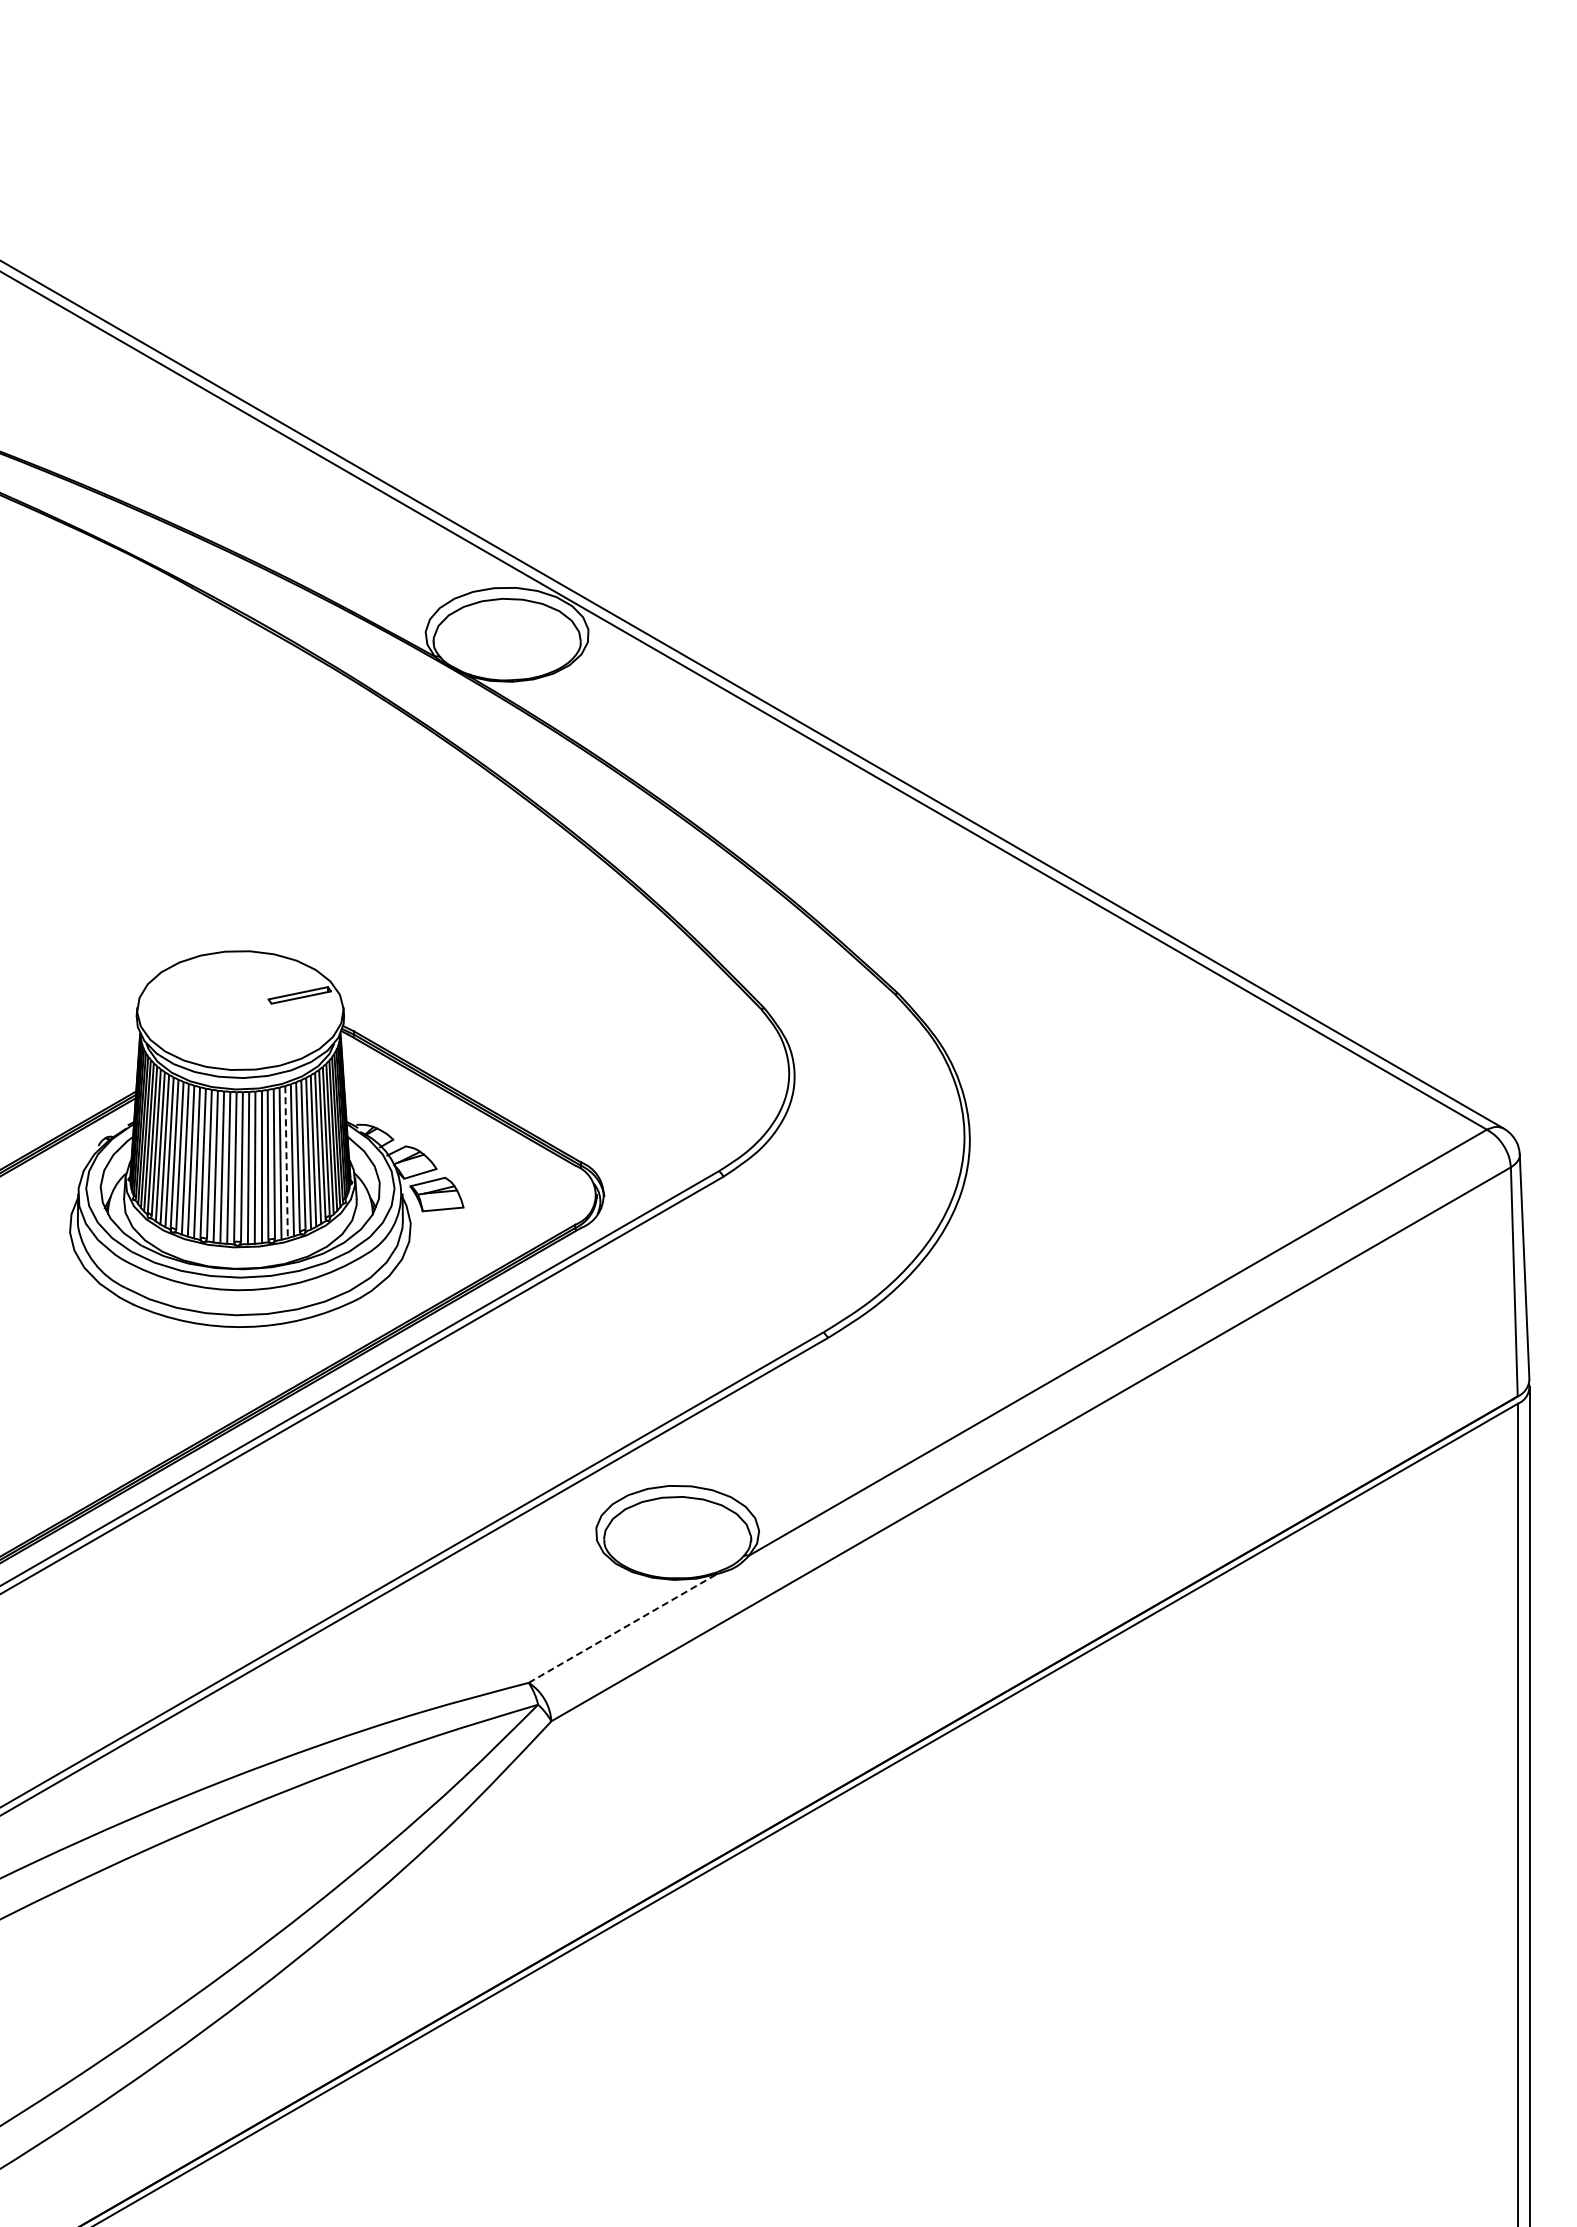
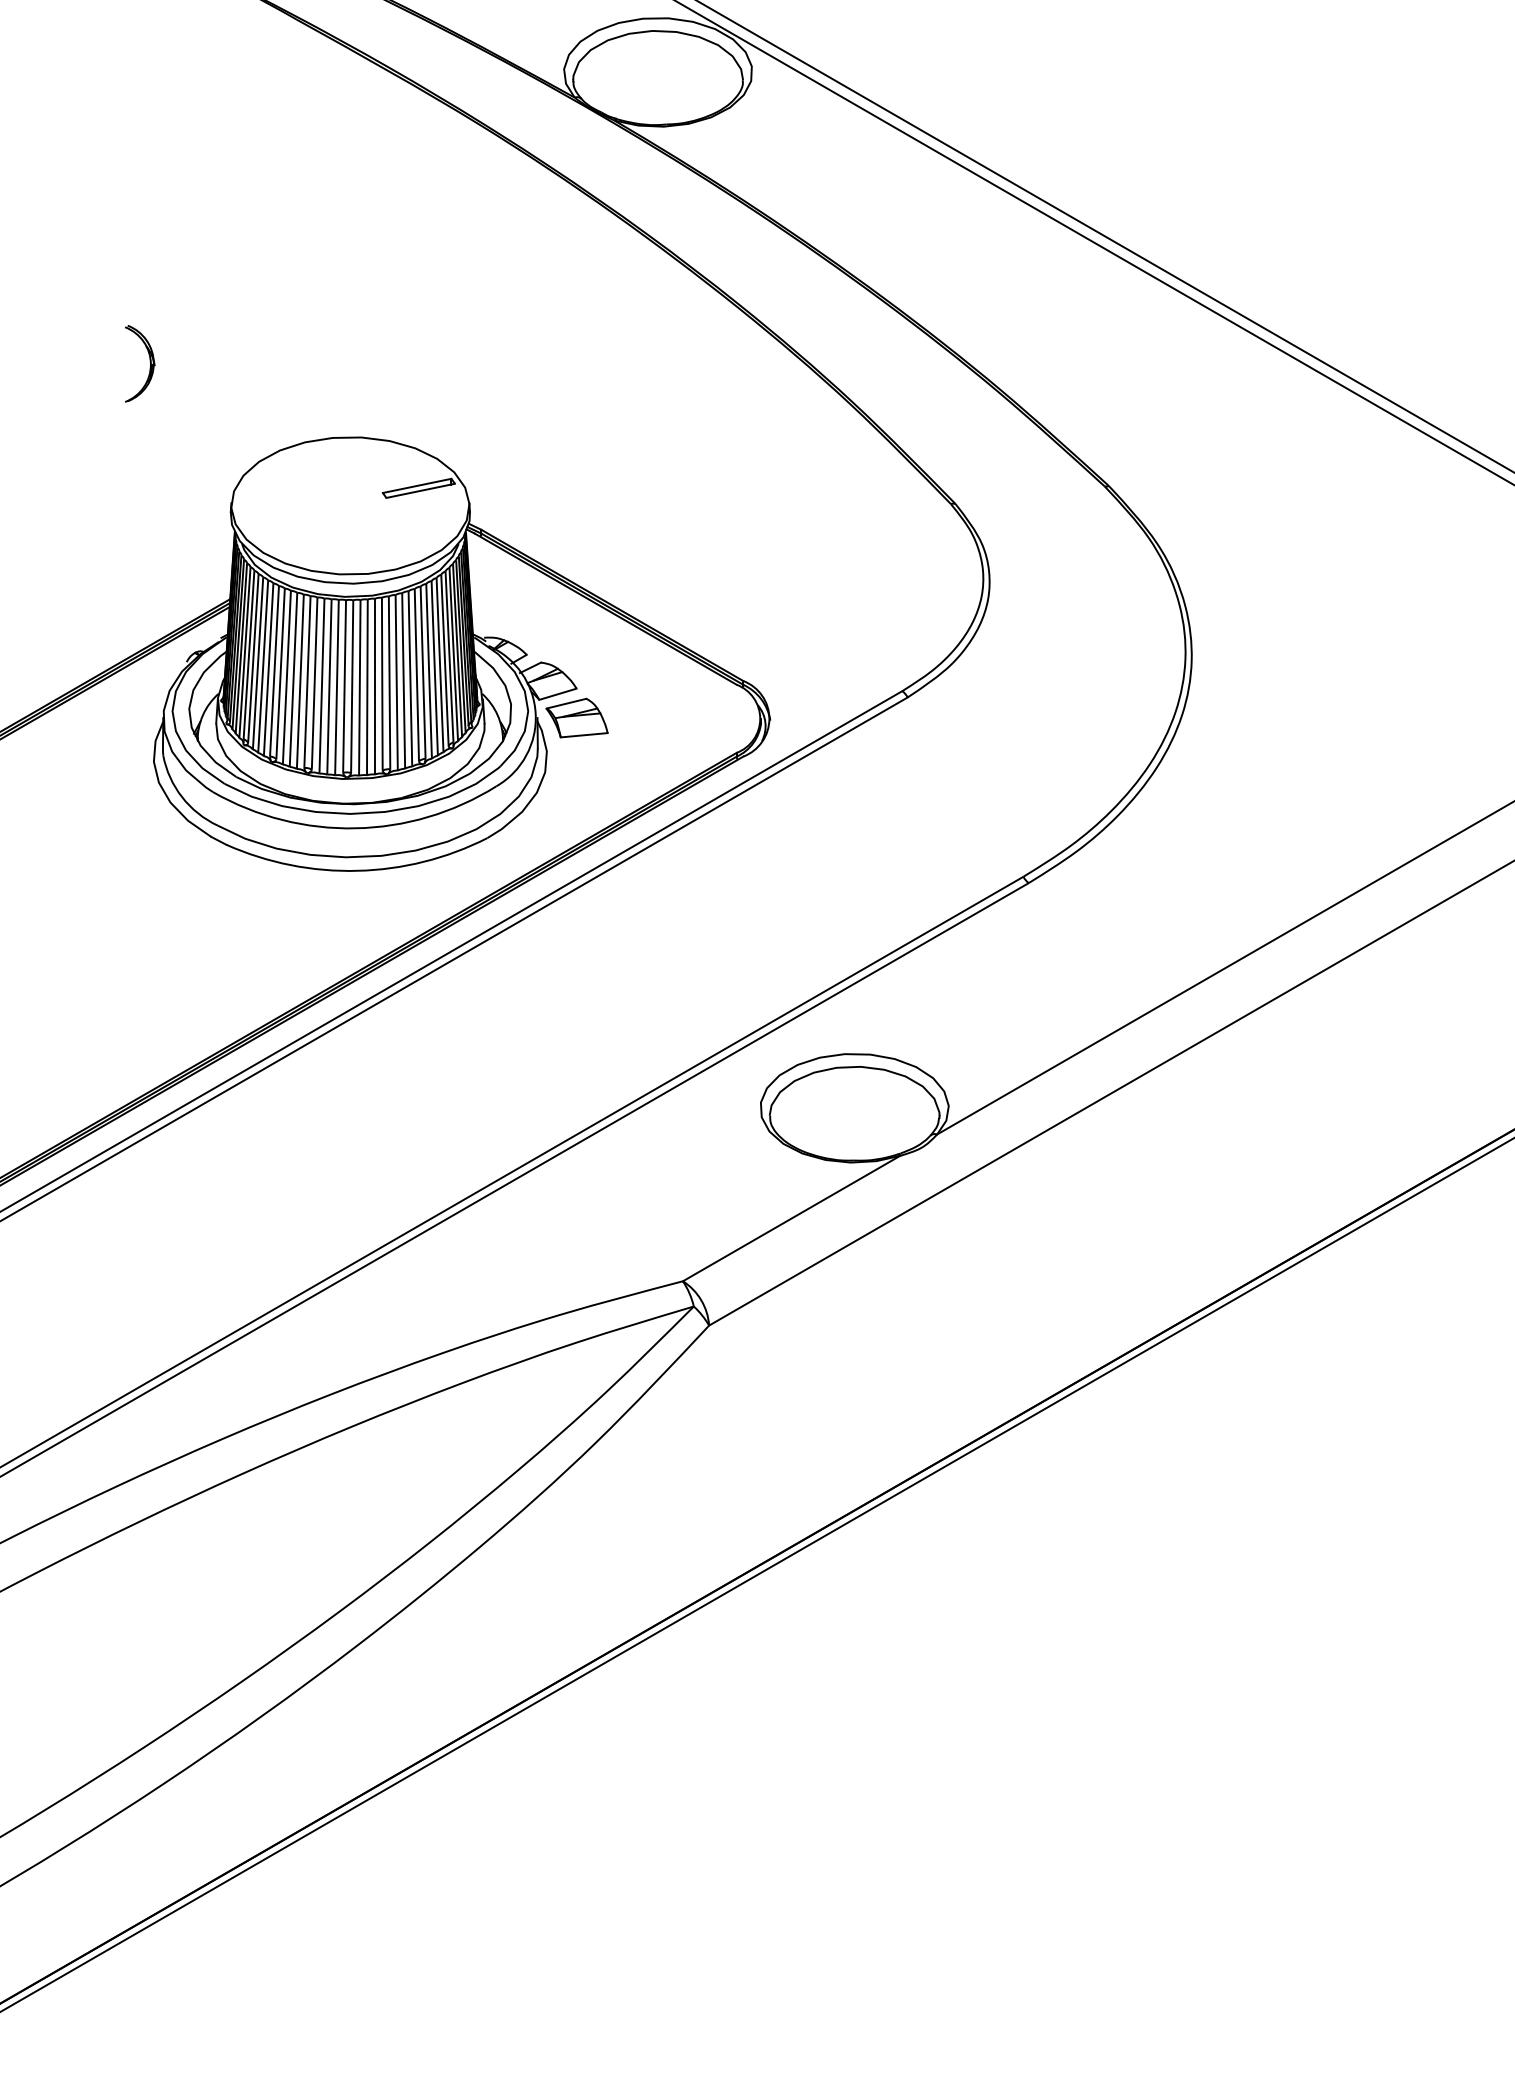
part: (66, 887) -> (149, 363), added
line: (286, 1161) -> (403, 679), dashed -> solid
line: (622, 1628) -> (791, 1218), dashed -> solid

